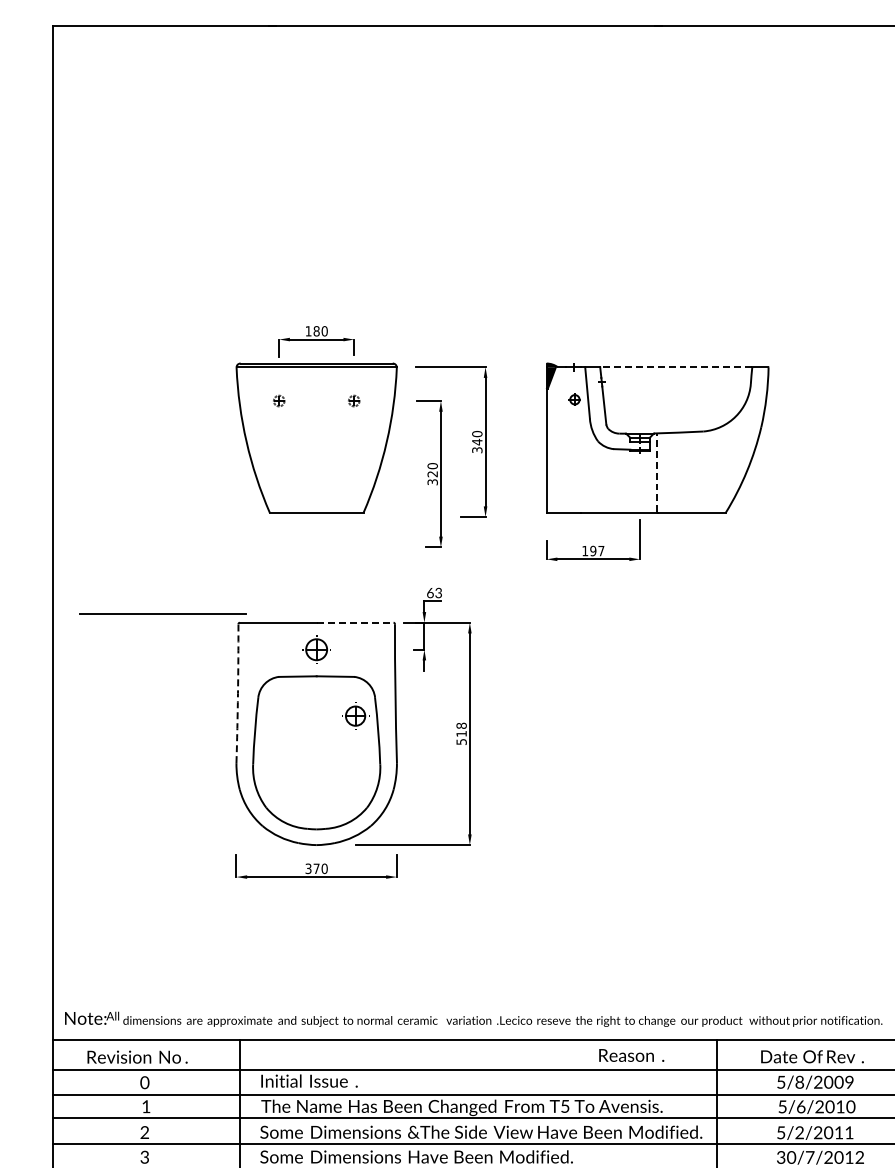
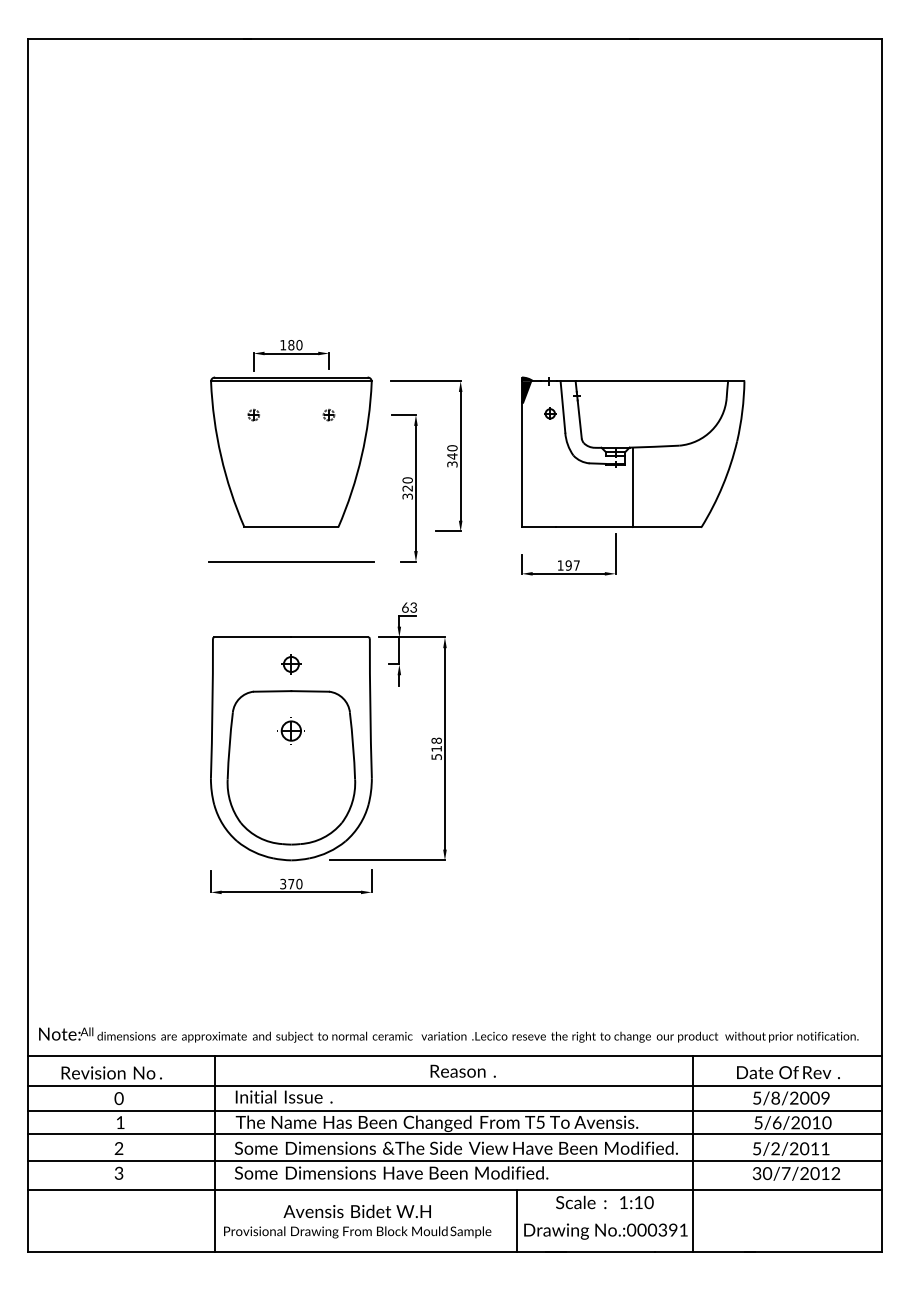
line: (675, 367) -> (651, 381), dashed -> solid
line: (656, 473) -> (632, 487), dashed -> solid
line: (163, 613) -> (291, 561), moved
line: (354, 622) -> (329, 637), dashed -> solid
part: (316, 649) -> (291, 664), size x0.71
arc: (238, 693) -> (212, 708), dashed -> solid
part: (354, 715) -> (290, 730), moved
text: (630, 1054) -> (462, 1070), moved

